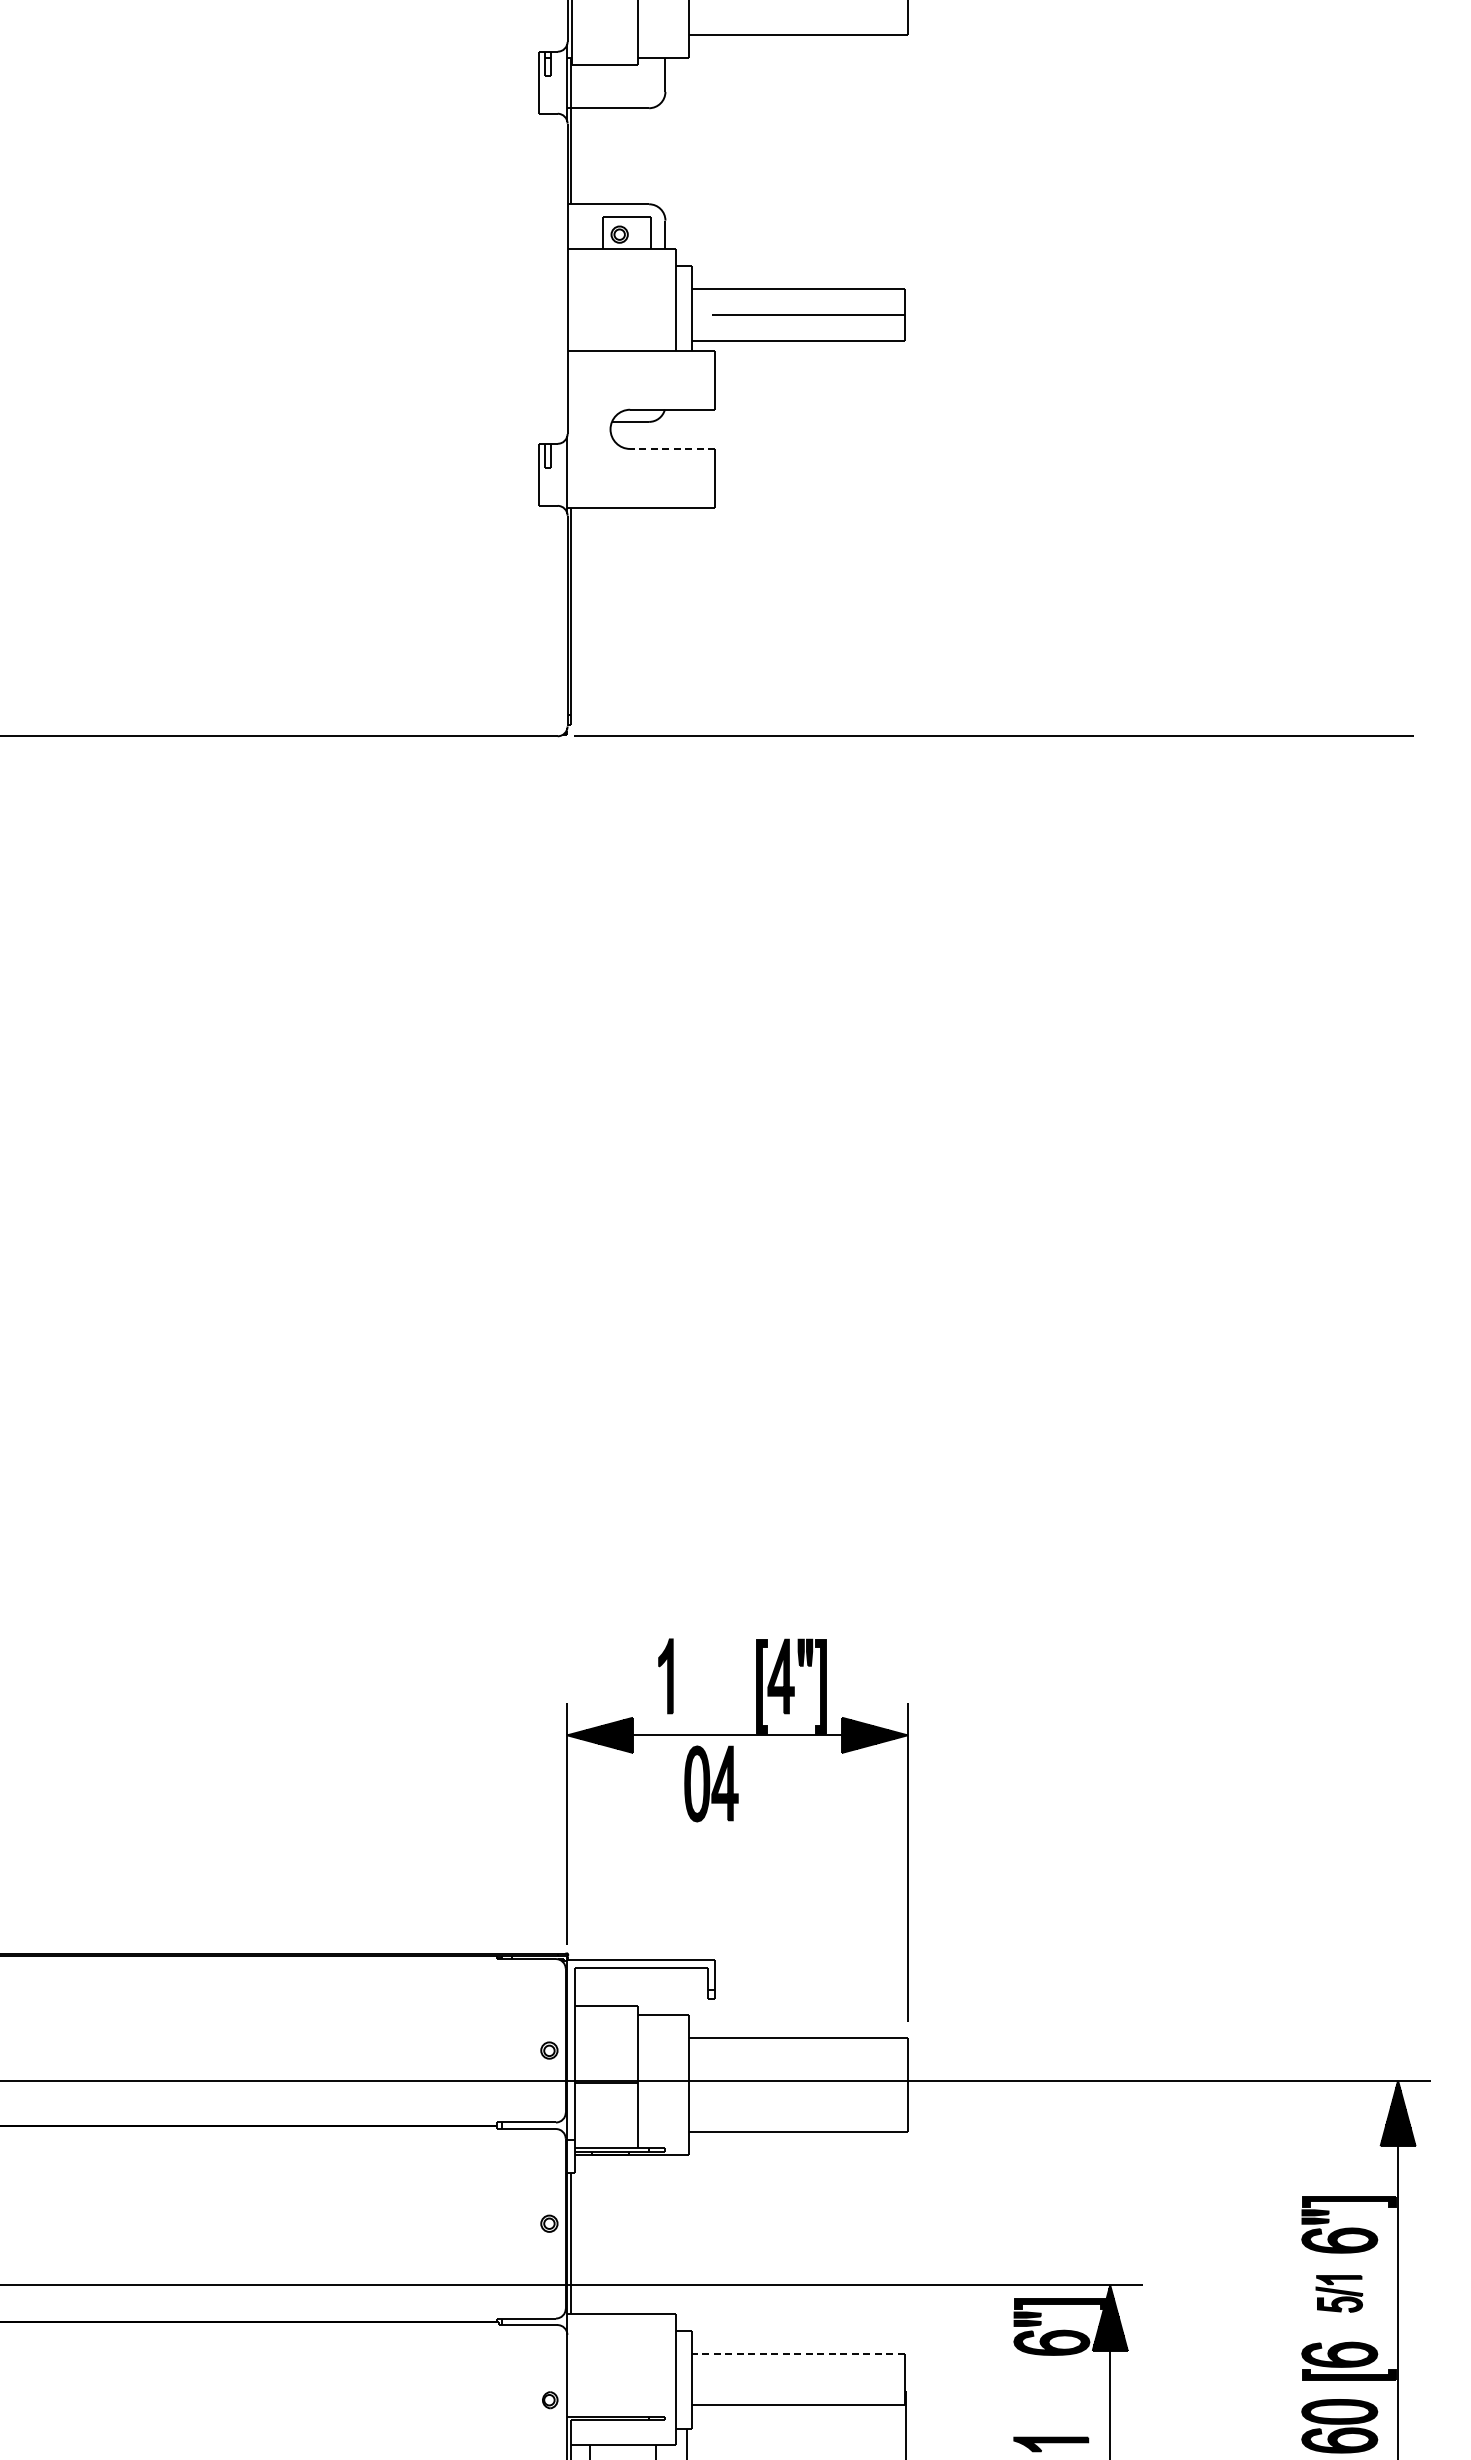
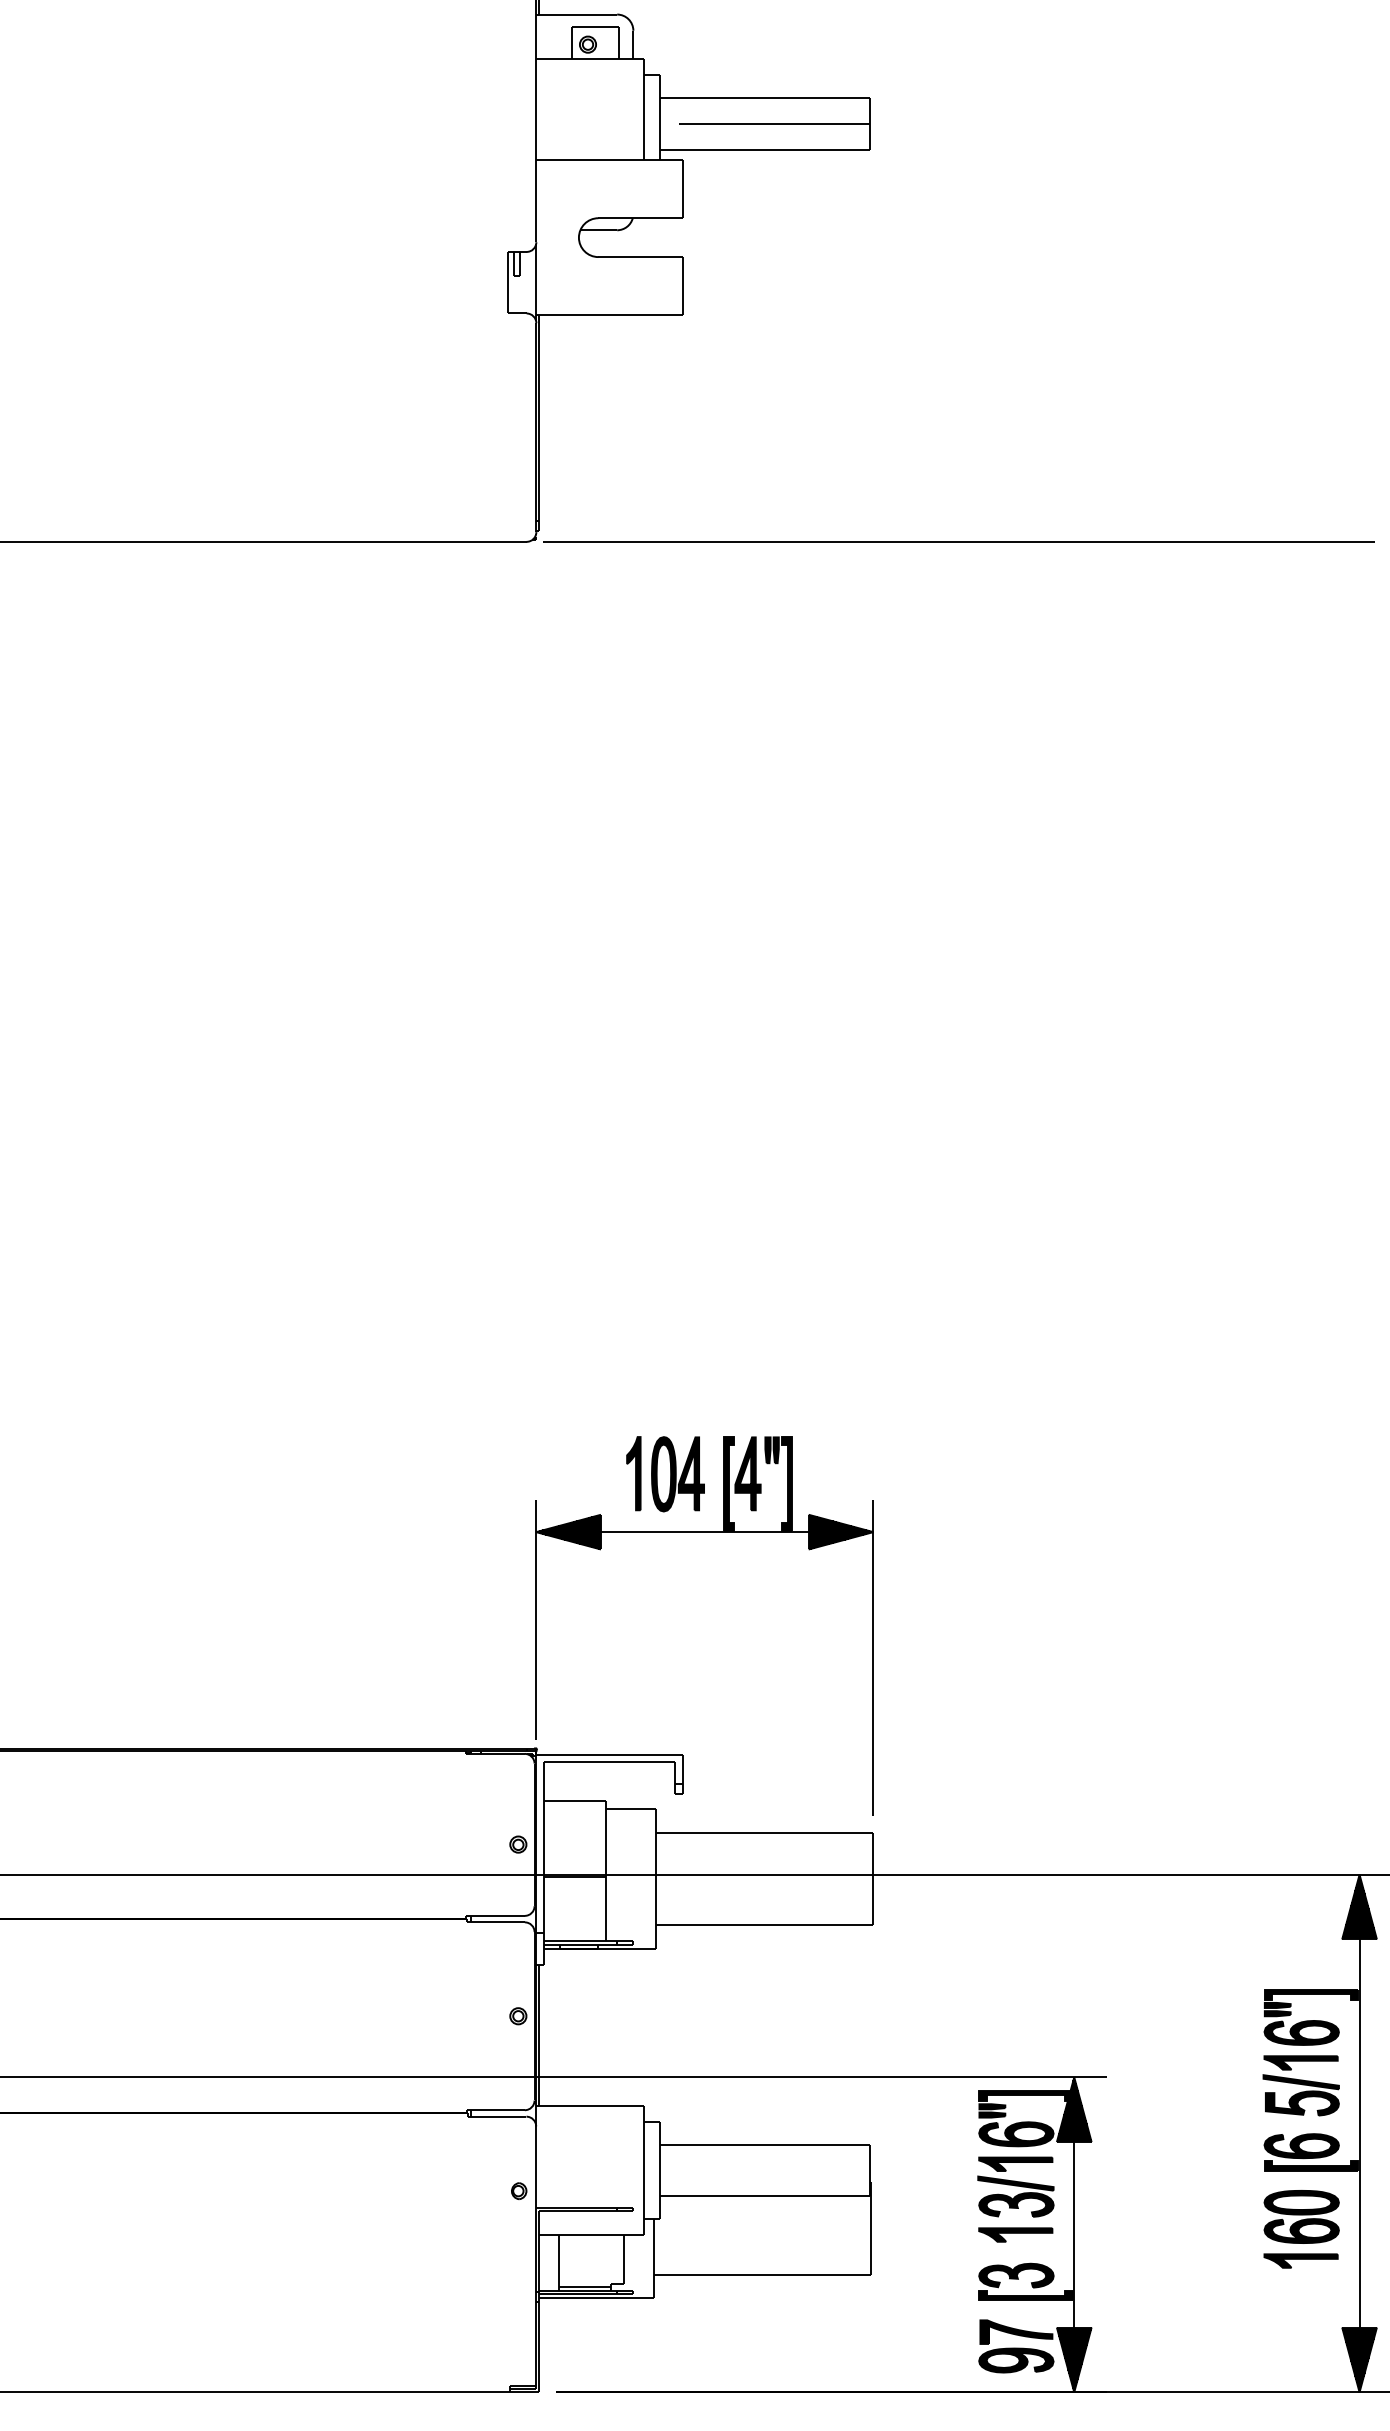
line: (672, 448) -> (640, 256), dashed -> solid
part: (711, 1783) -> (678, 1473), moved
part: (1339, 2293) -> (1301, 2085), size x1.67
line: (797, 2353) -> (764, 2144), dashed -> solid
part: (1051, 2395) -> (1016, 2186), added

